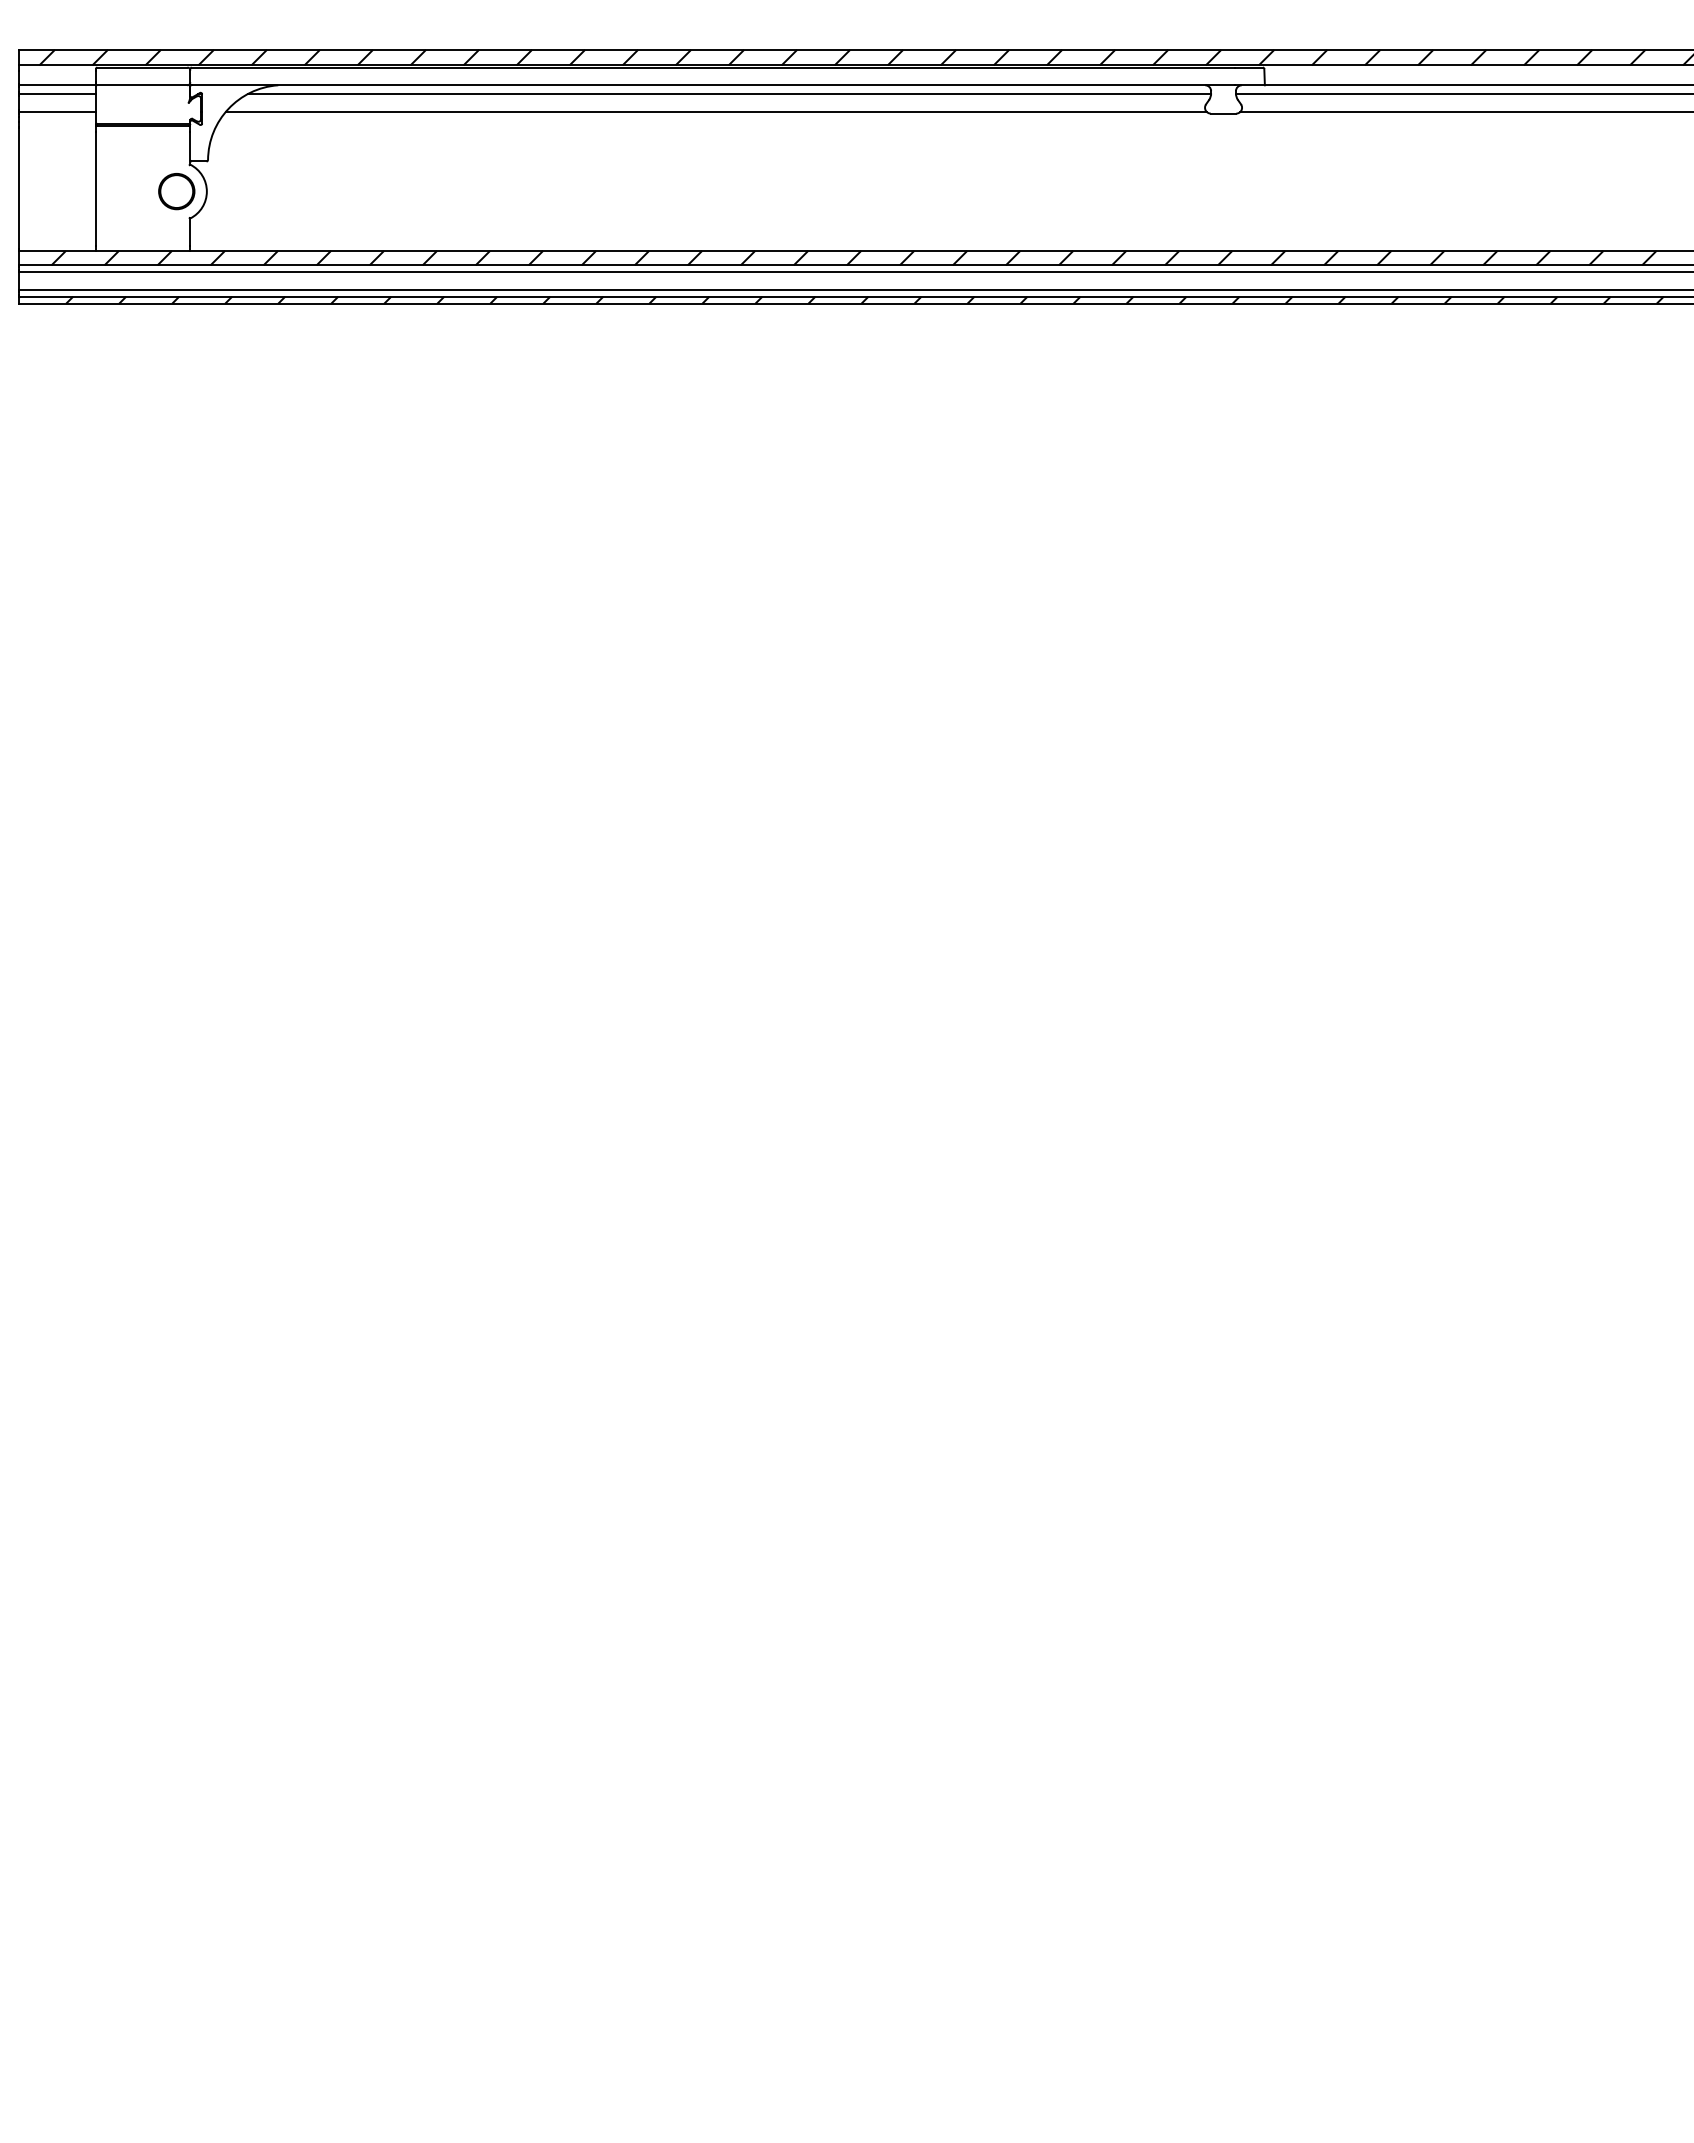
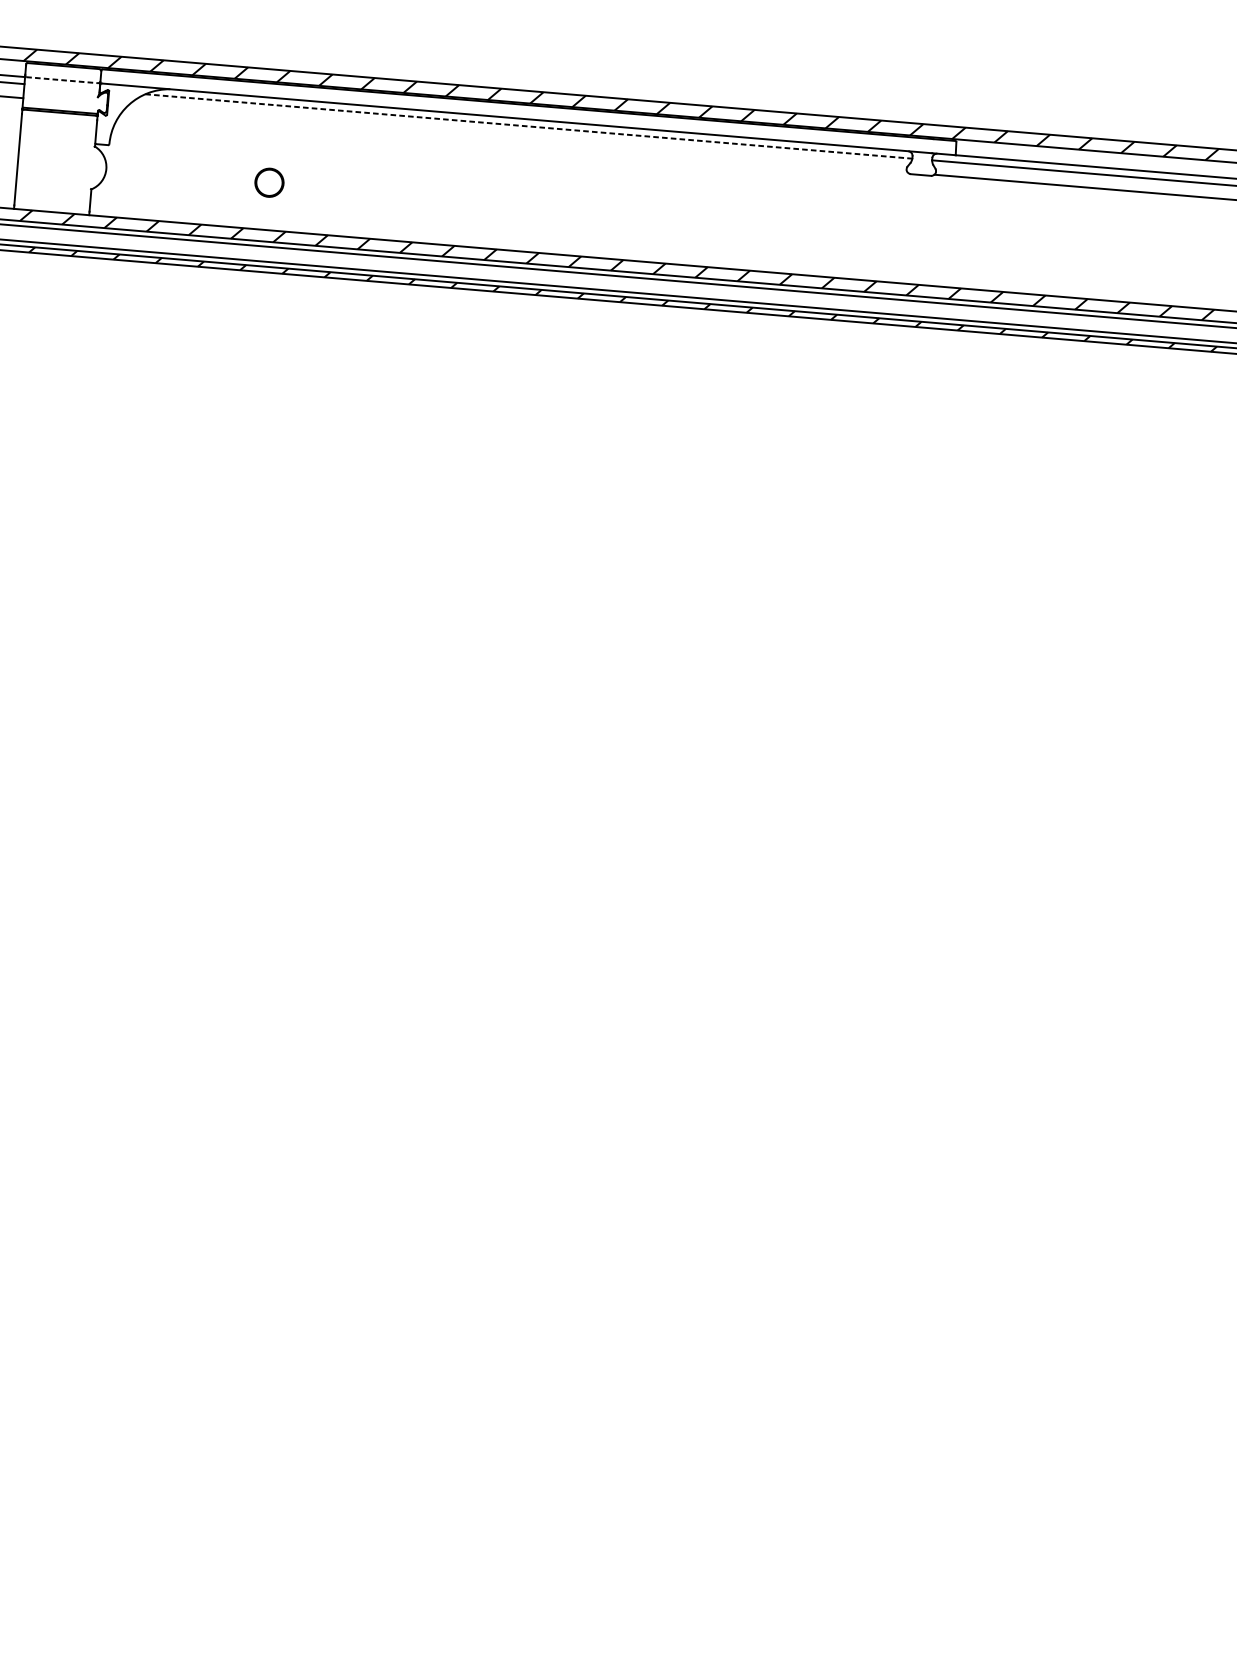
line: (142, 85) -> (62, 80), solid -> dashed
line: (729, 94) -> (528, 126), solid -> dashed
line: (715, 111) -> (516, 139), removed
part: (176, 191) -> (269, 182), moved

